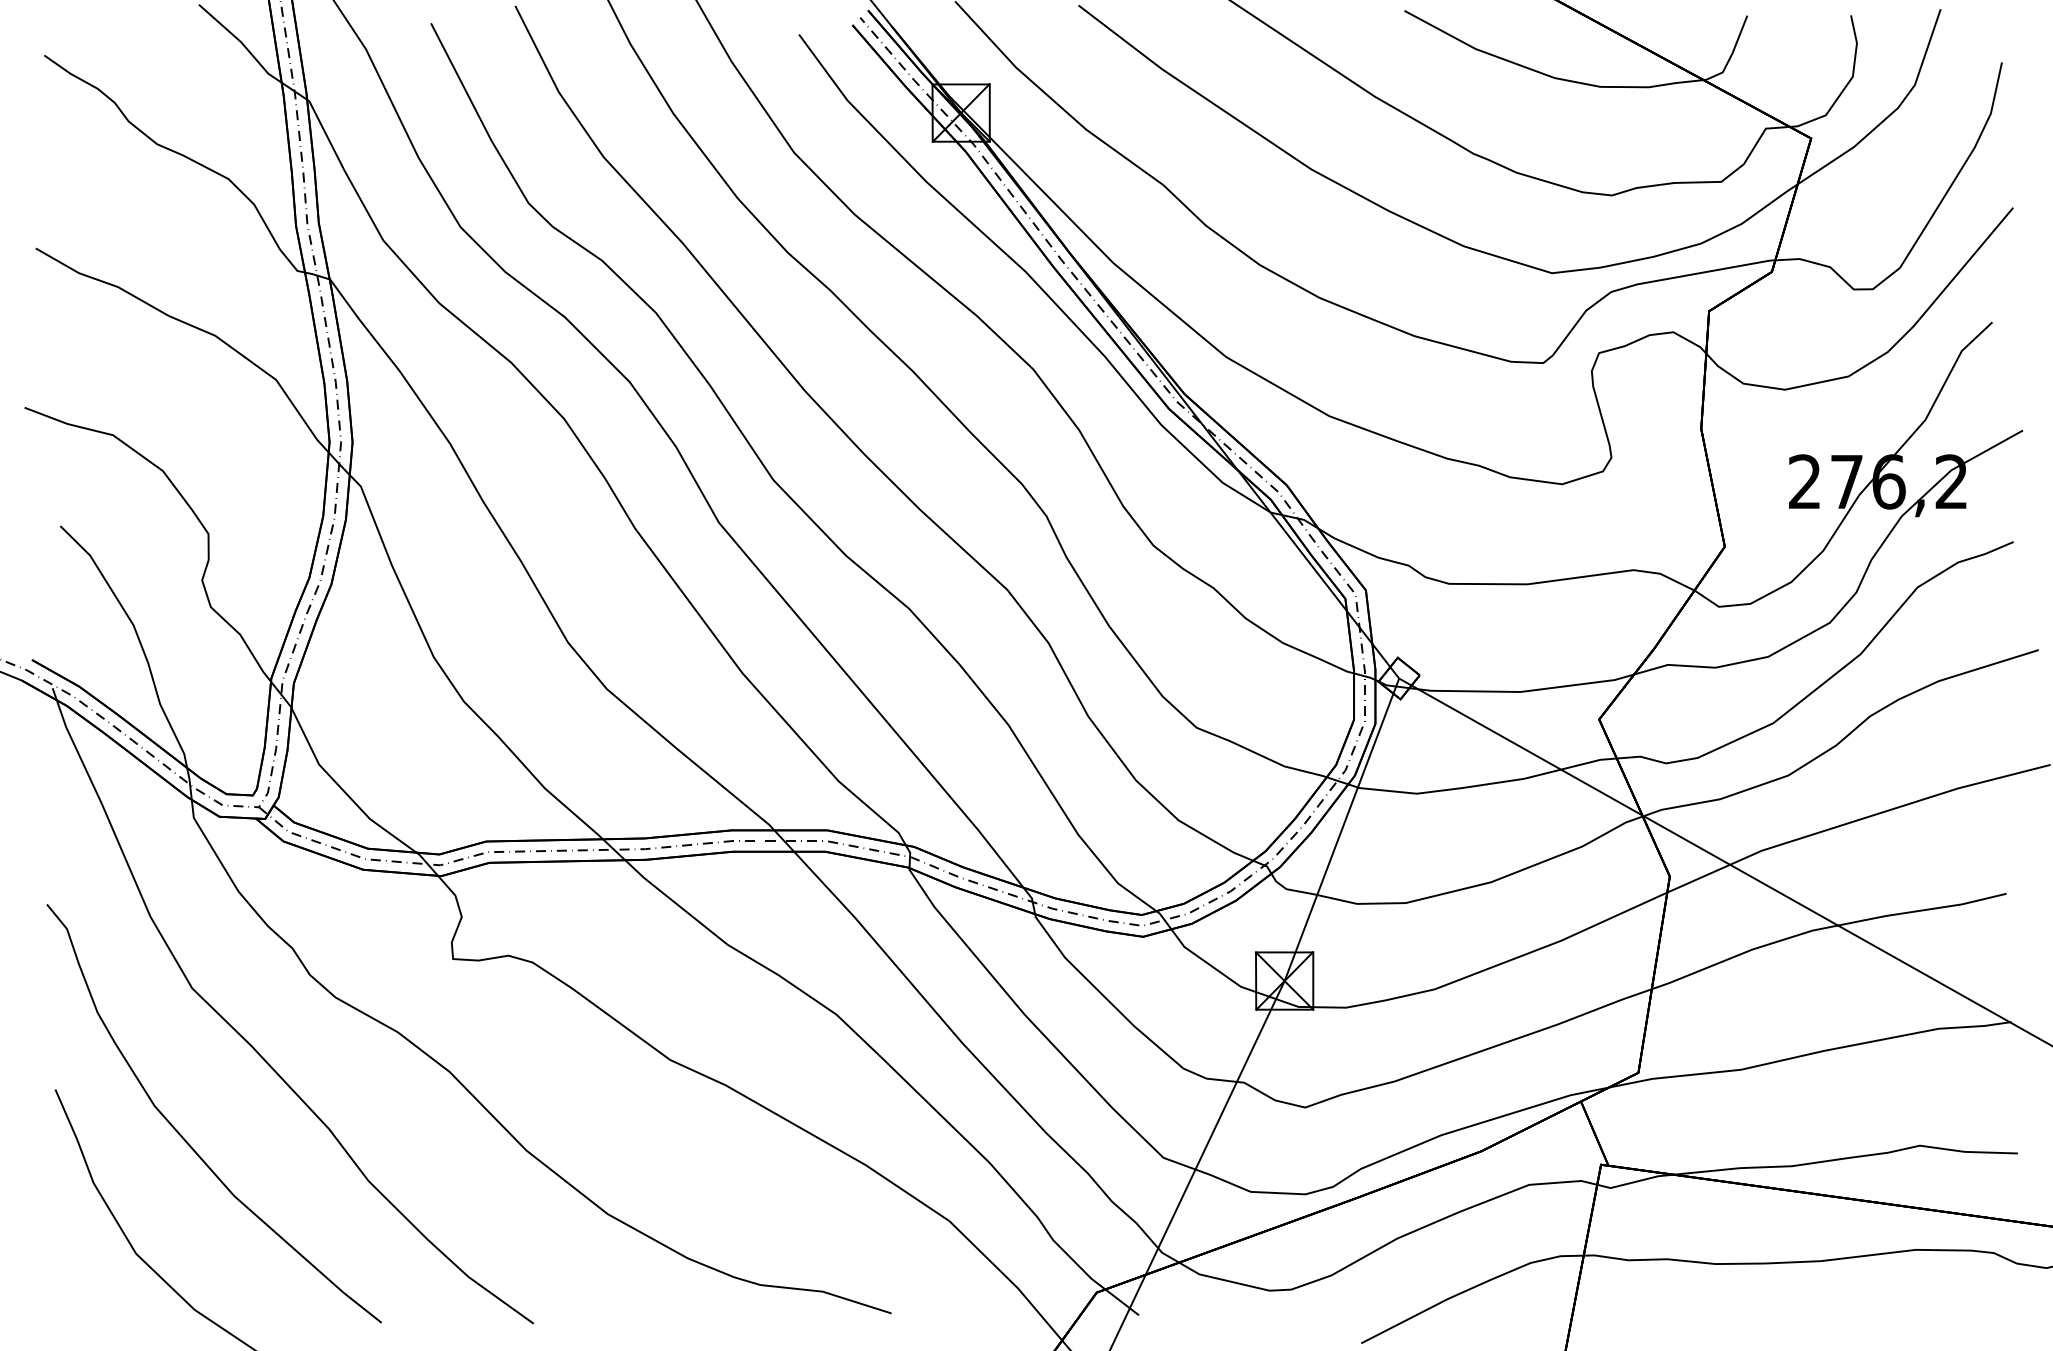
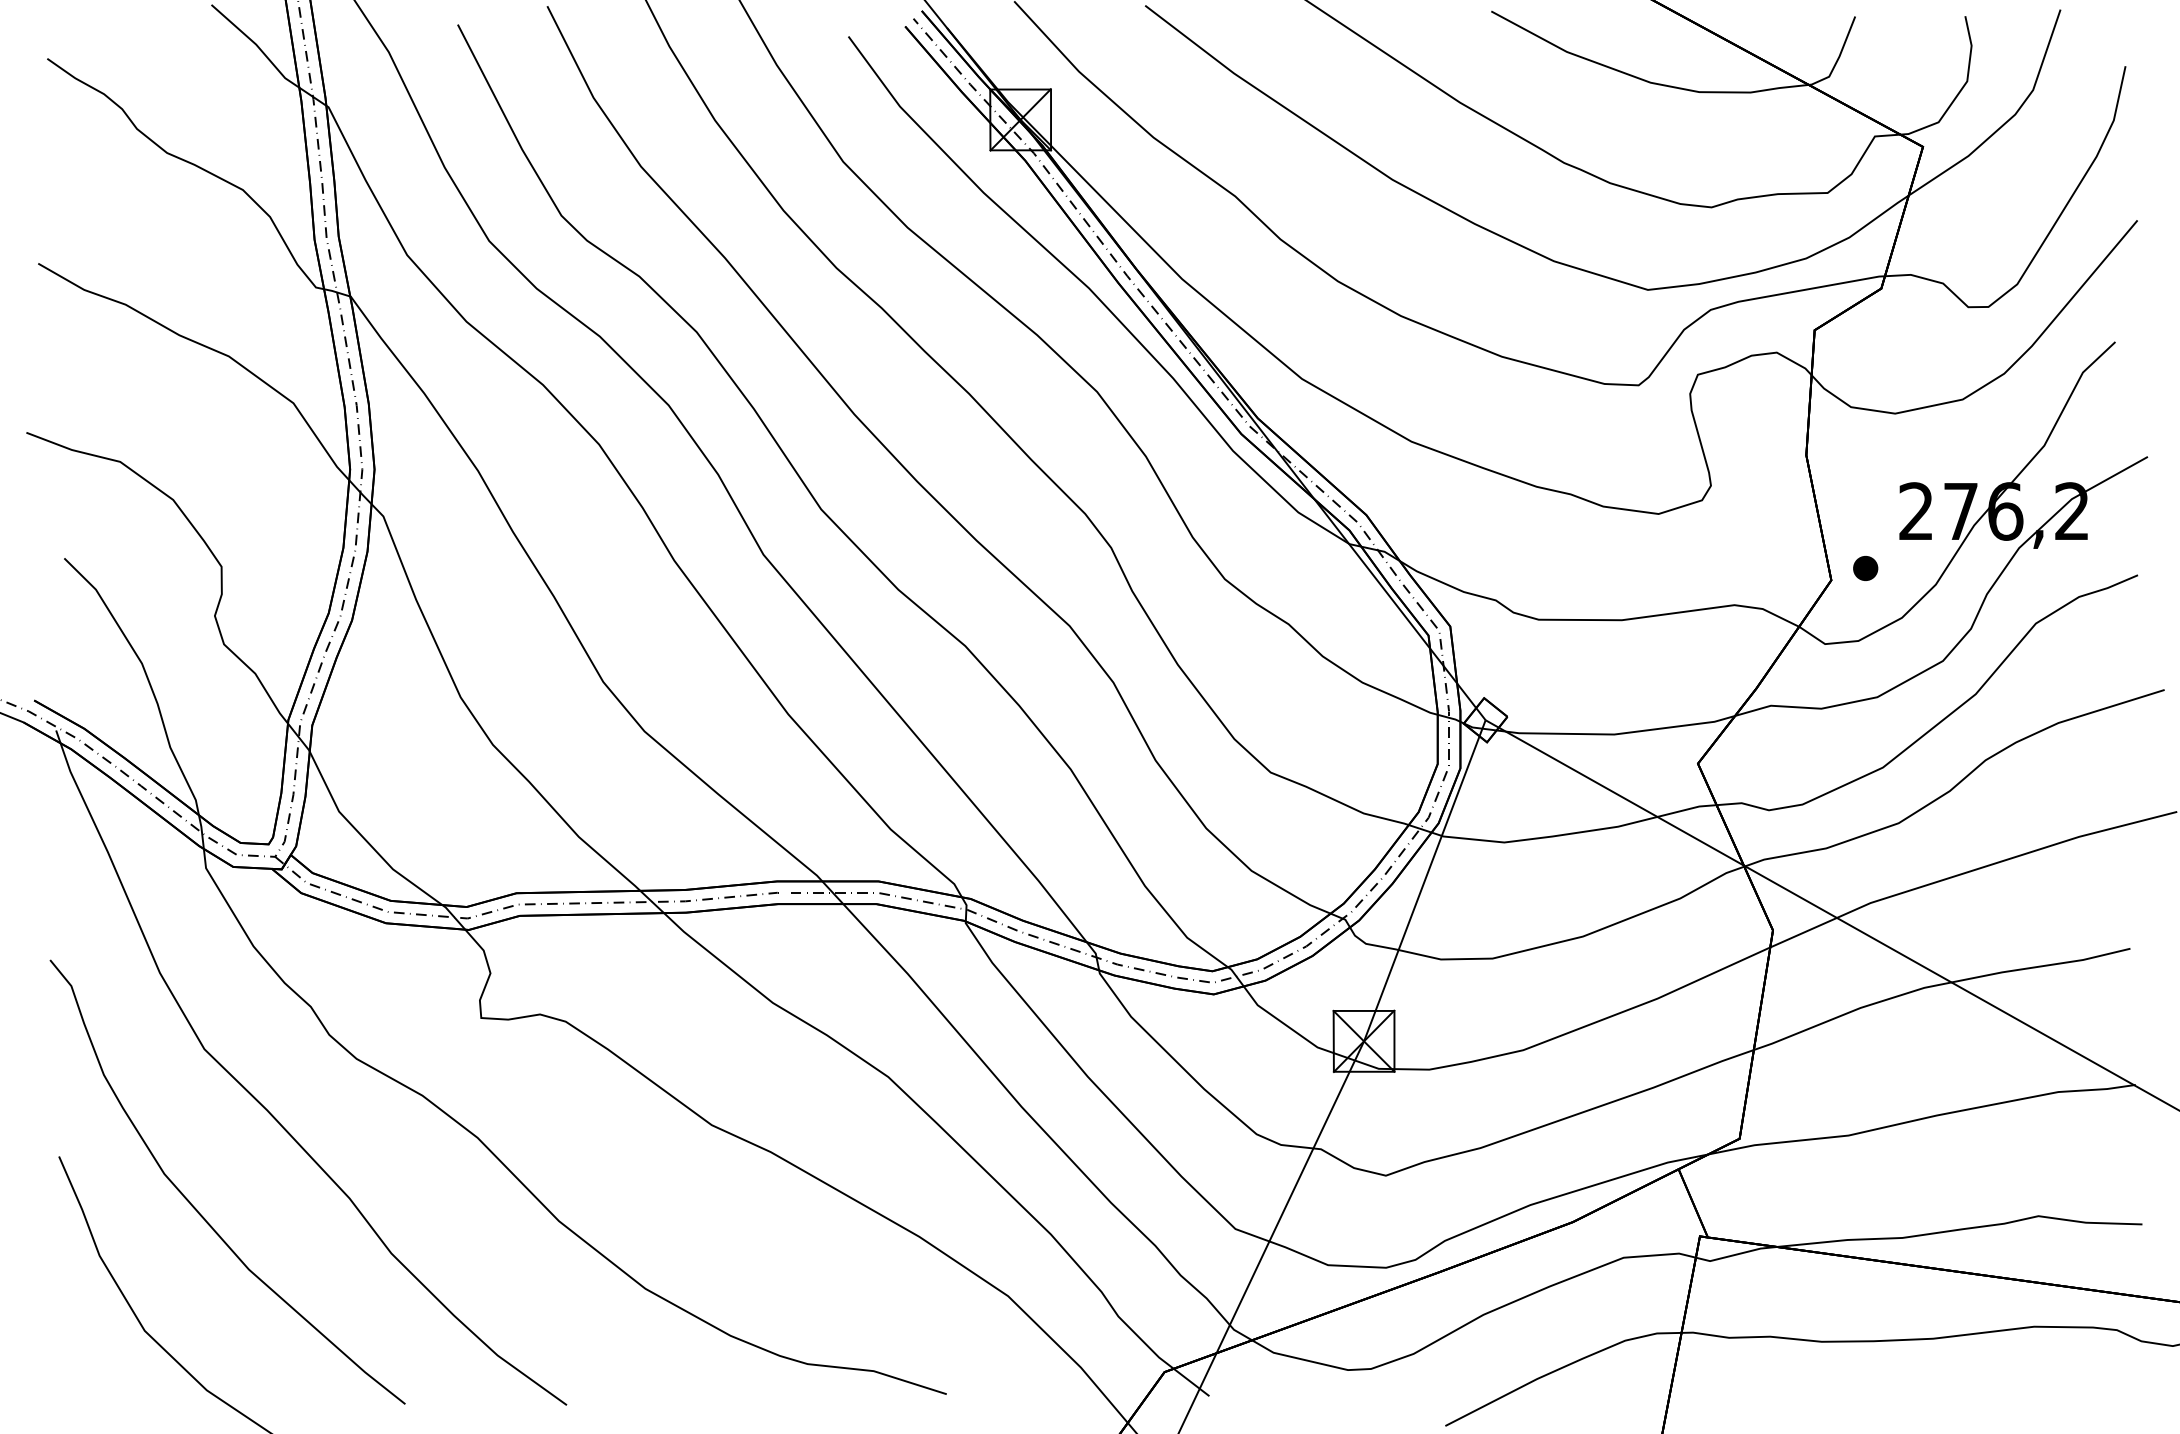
part: (1756, 535) -> (1864, 568), added

